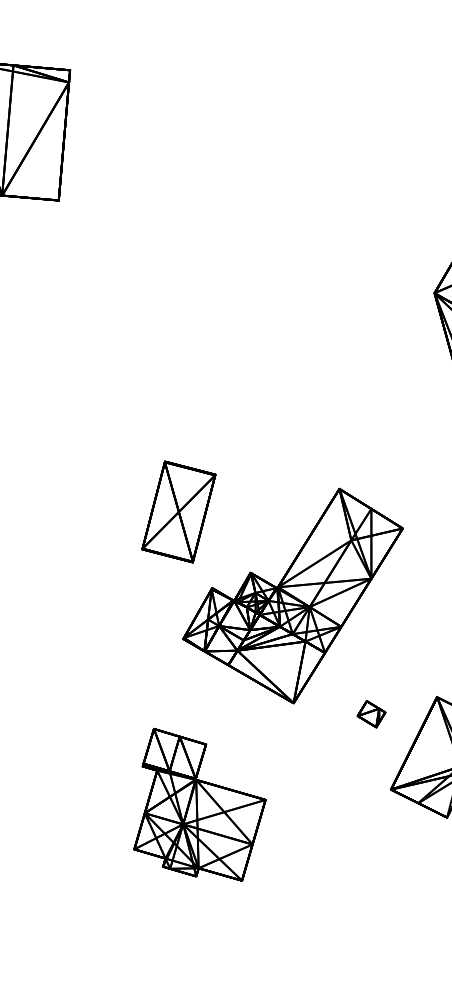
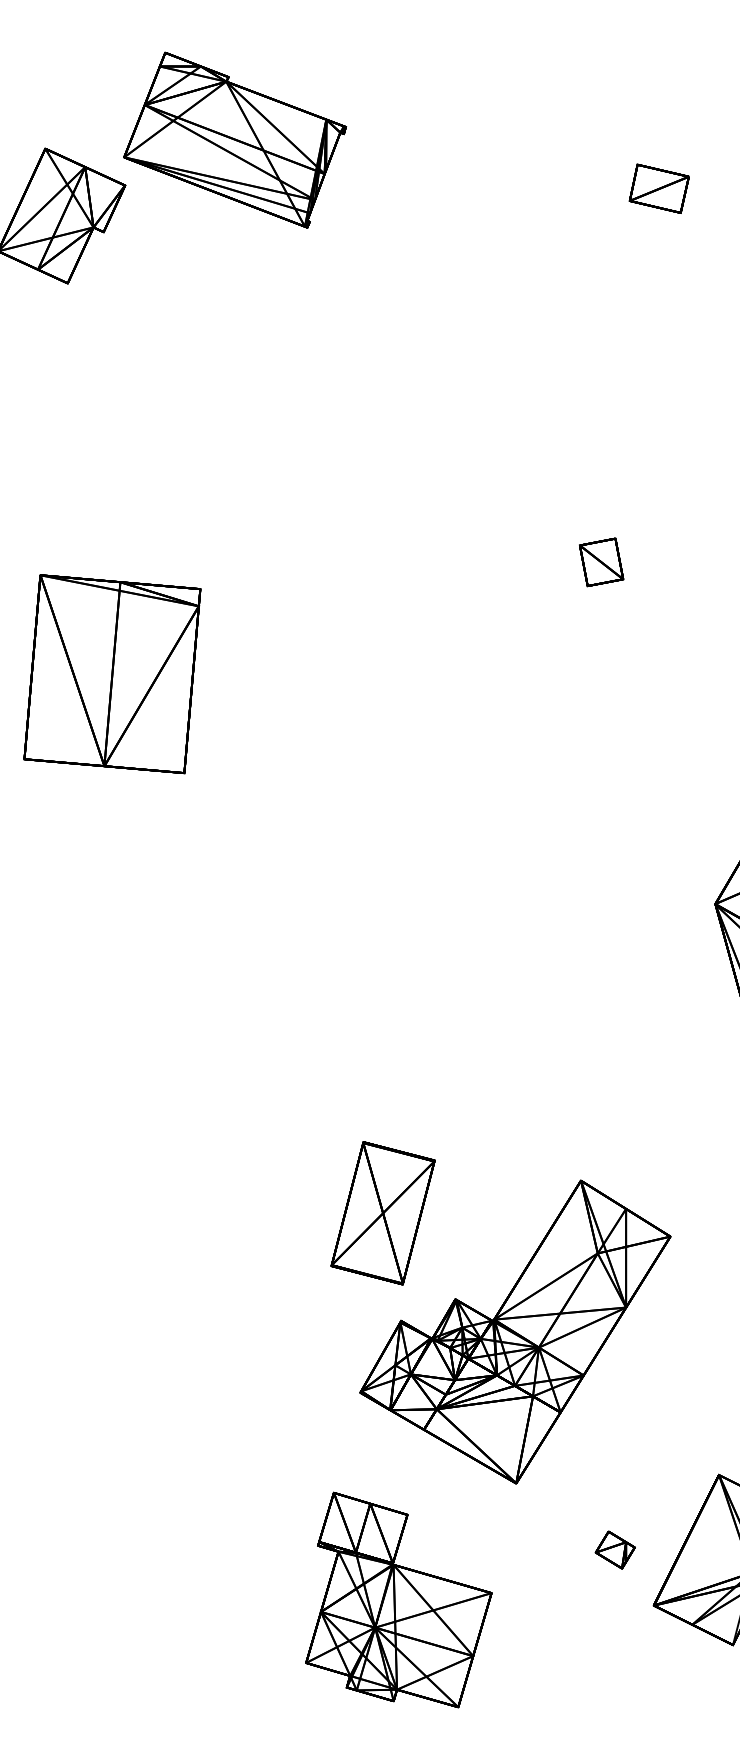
part: (353, 51) -> (601, 562), added
part: (178, 512) -> (382, 1213), moved
part: (370, 713) -> (614, 1549), moved
part: (199, 804) -> (398, 1599), moved

